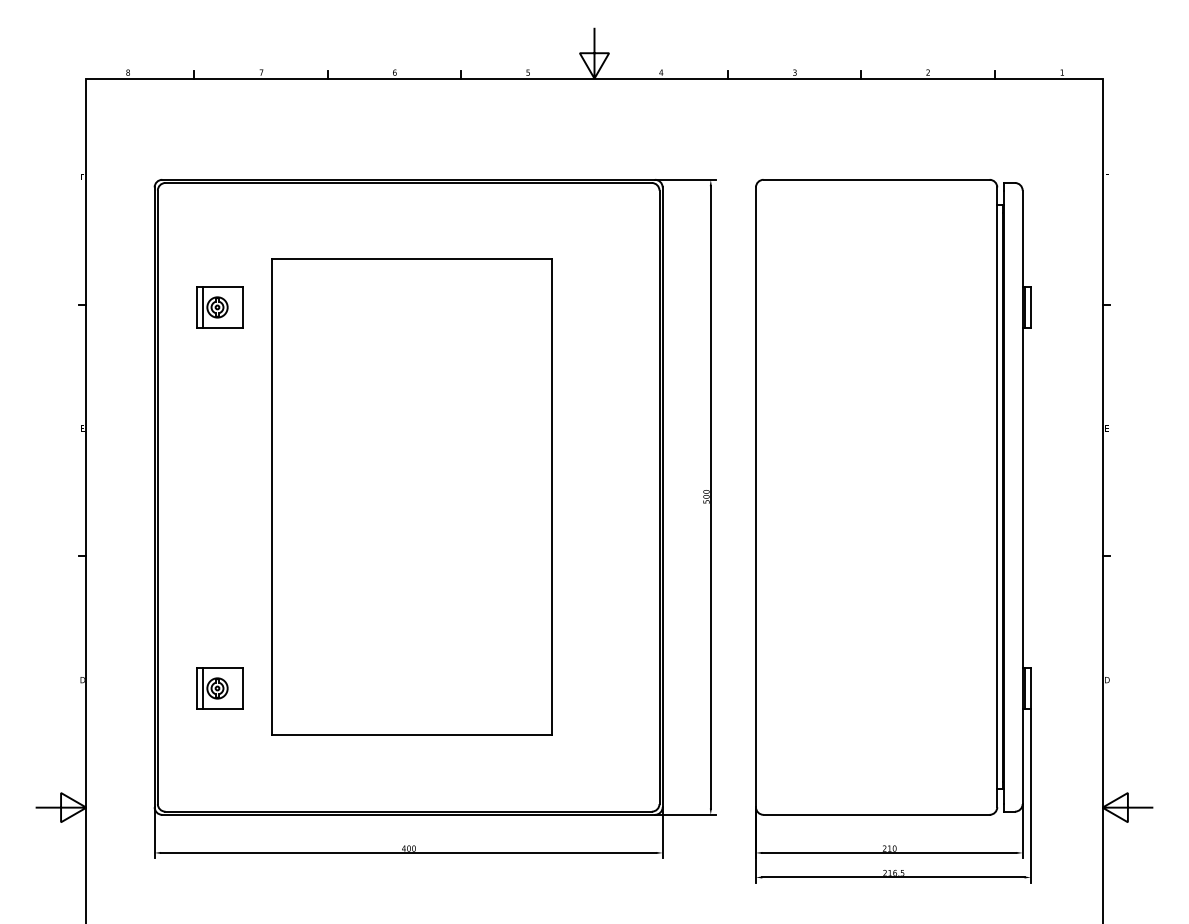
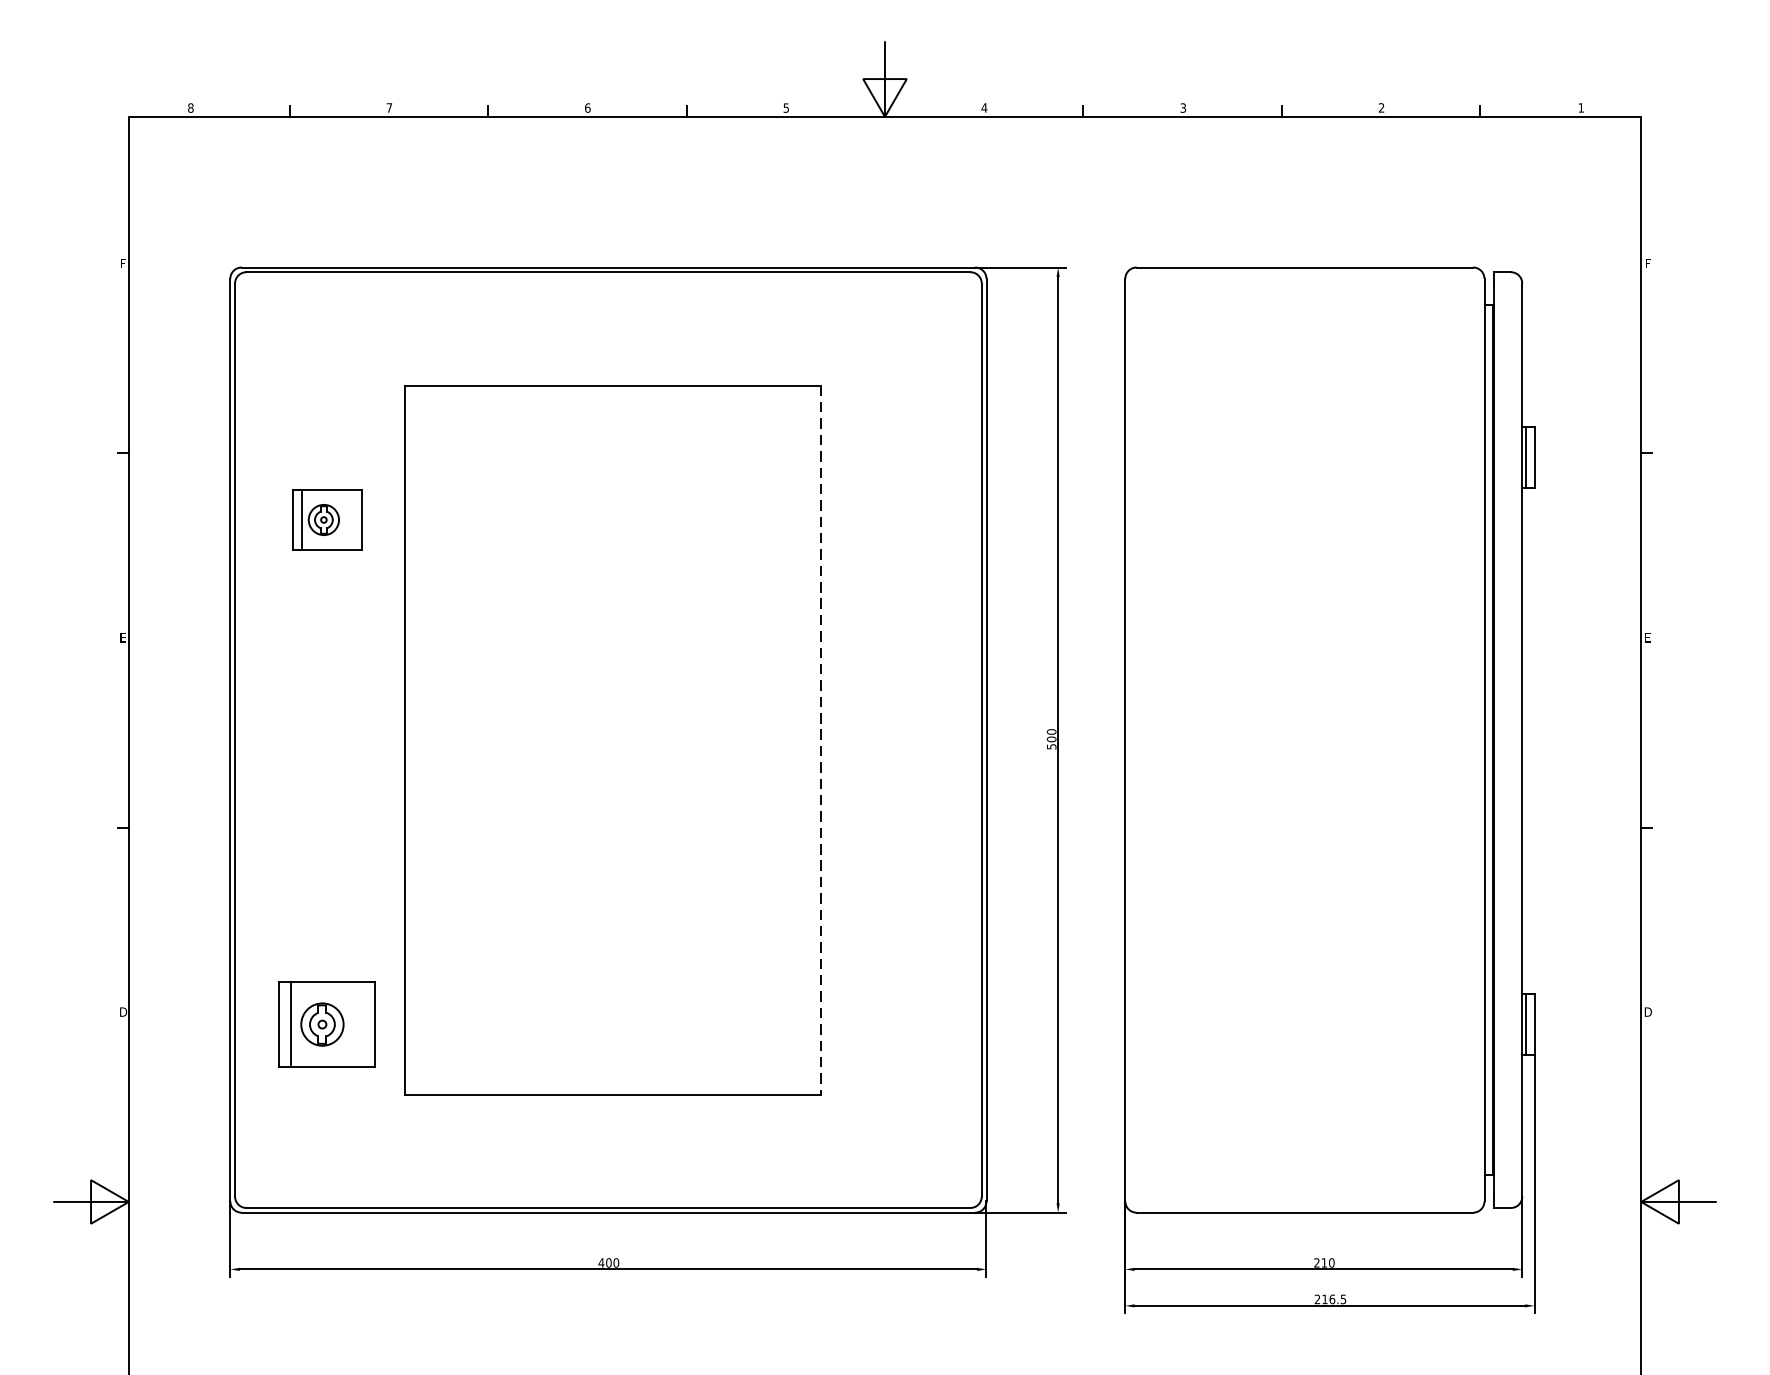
part: (219, 307) -> (326, 520), moved
line: (551, 497) -> (820, 740), solid -> dashed
part: (219, 688) -> (326, 1024), size x1.4

